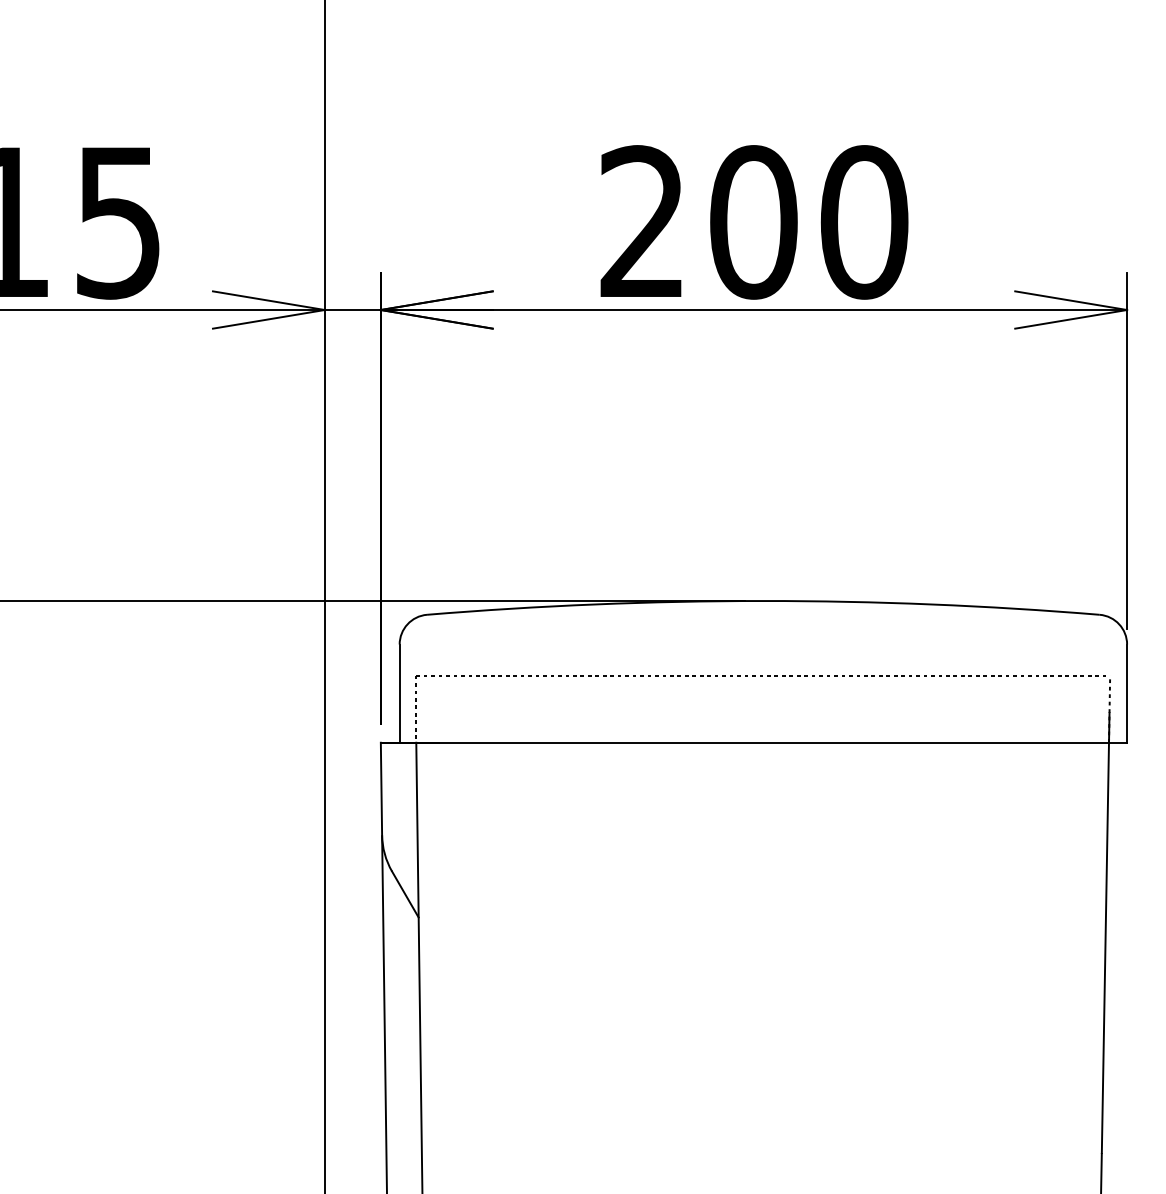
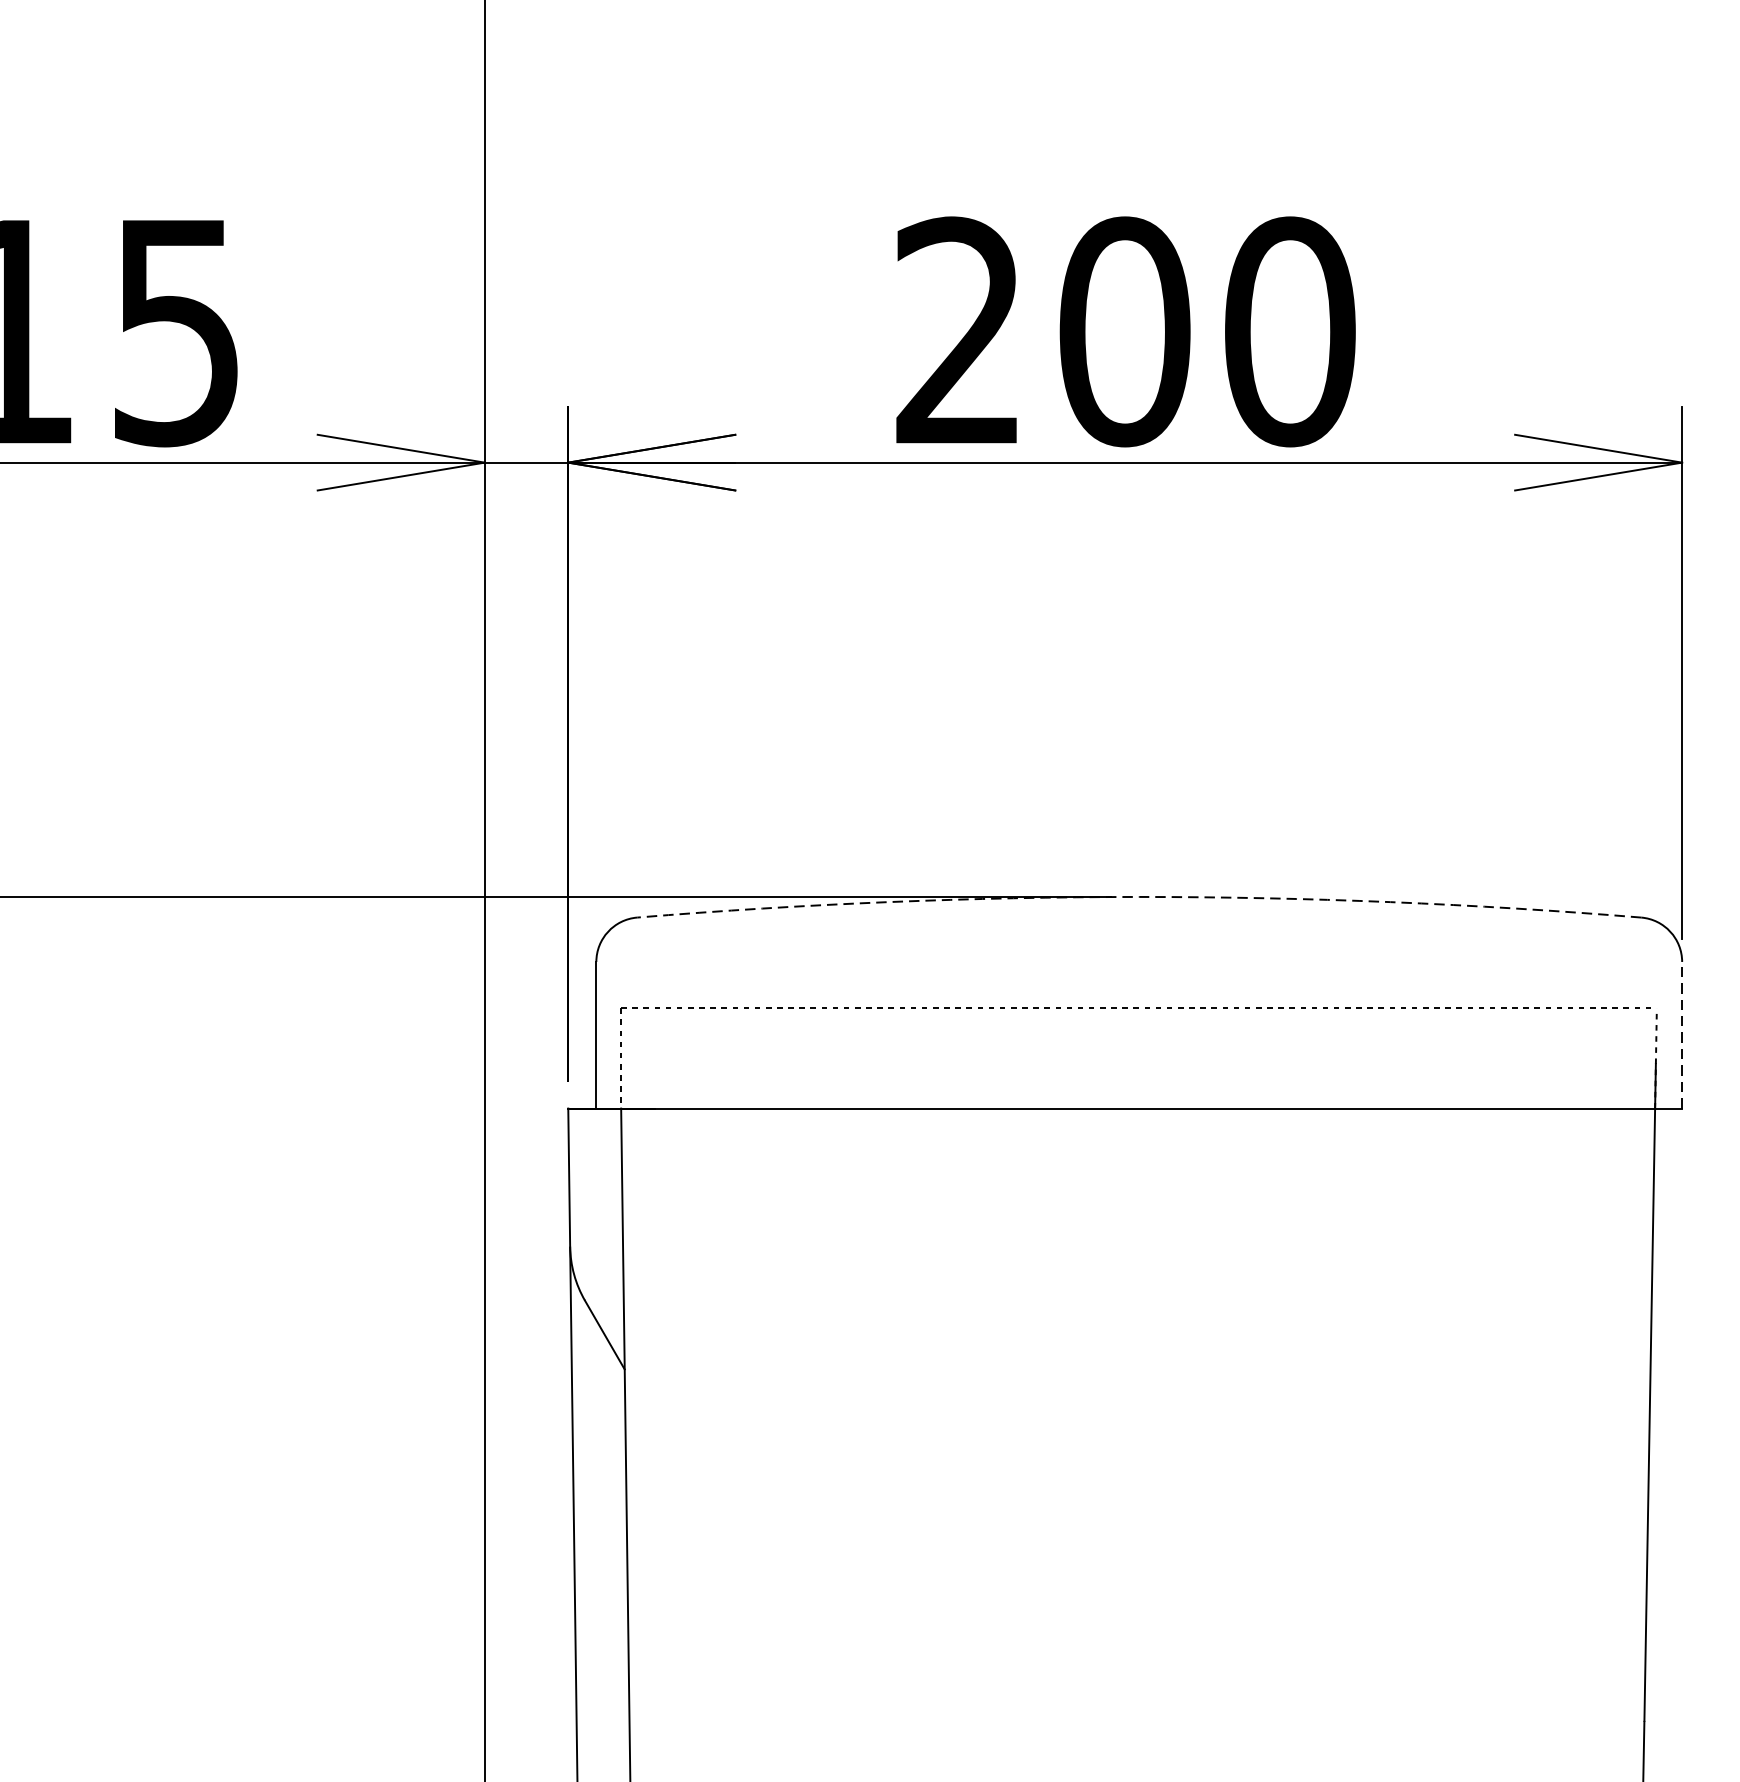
arc: (763, 601) -> (1139, 897), solid -> dashed
line: (1127, 693) -> (1682, 1035), solid -> dashed

